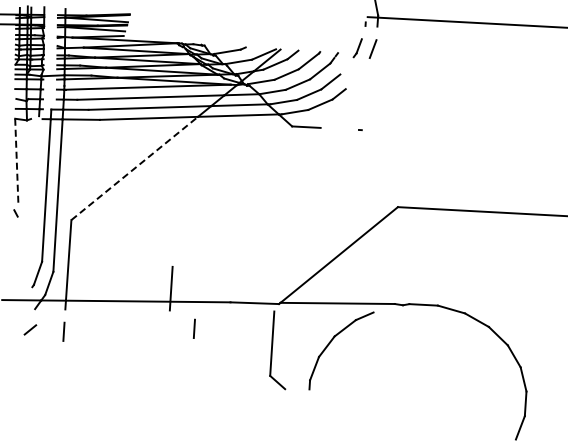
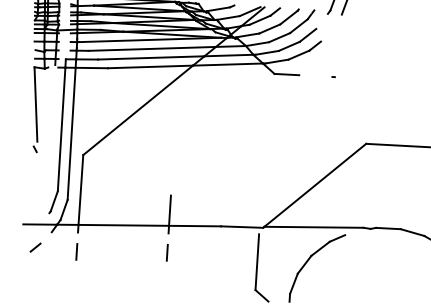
line: (16, 161) -> (35, 104), dashed -> solid
line: (134, 168) -> (137, 110), dashed -> solid
line: (193, 328) -> (166, 252), moved
line: (30, 329) -> (35, 247), moved

